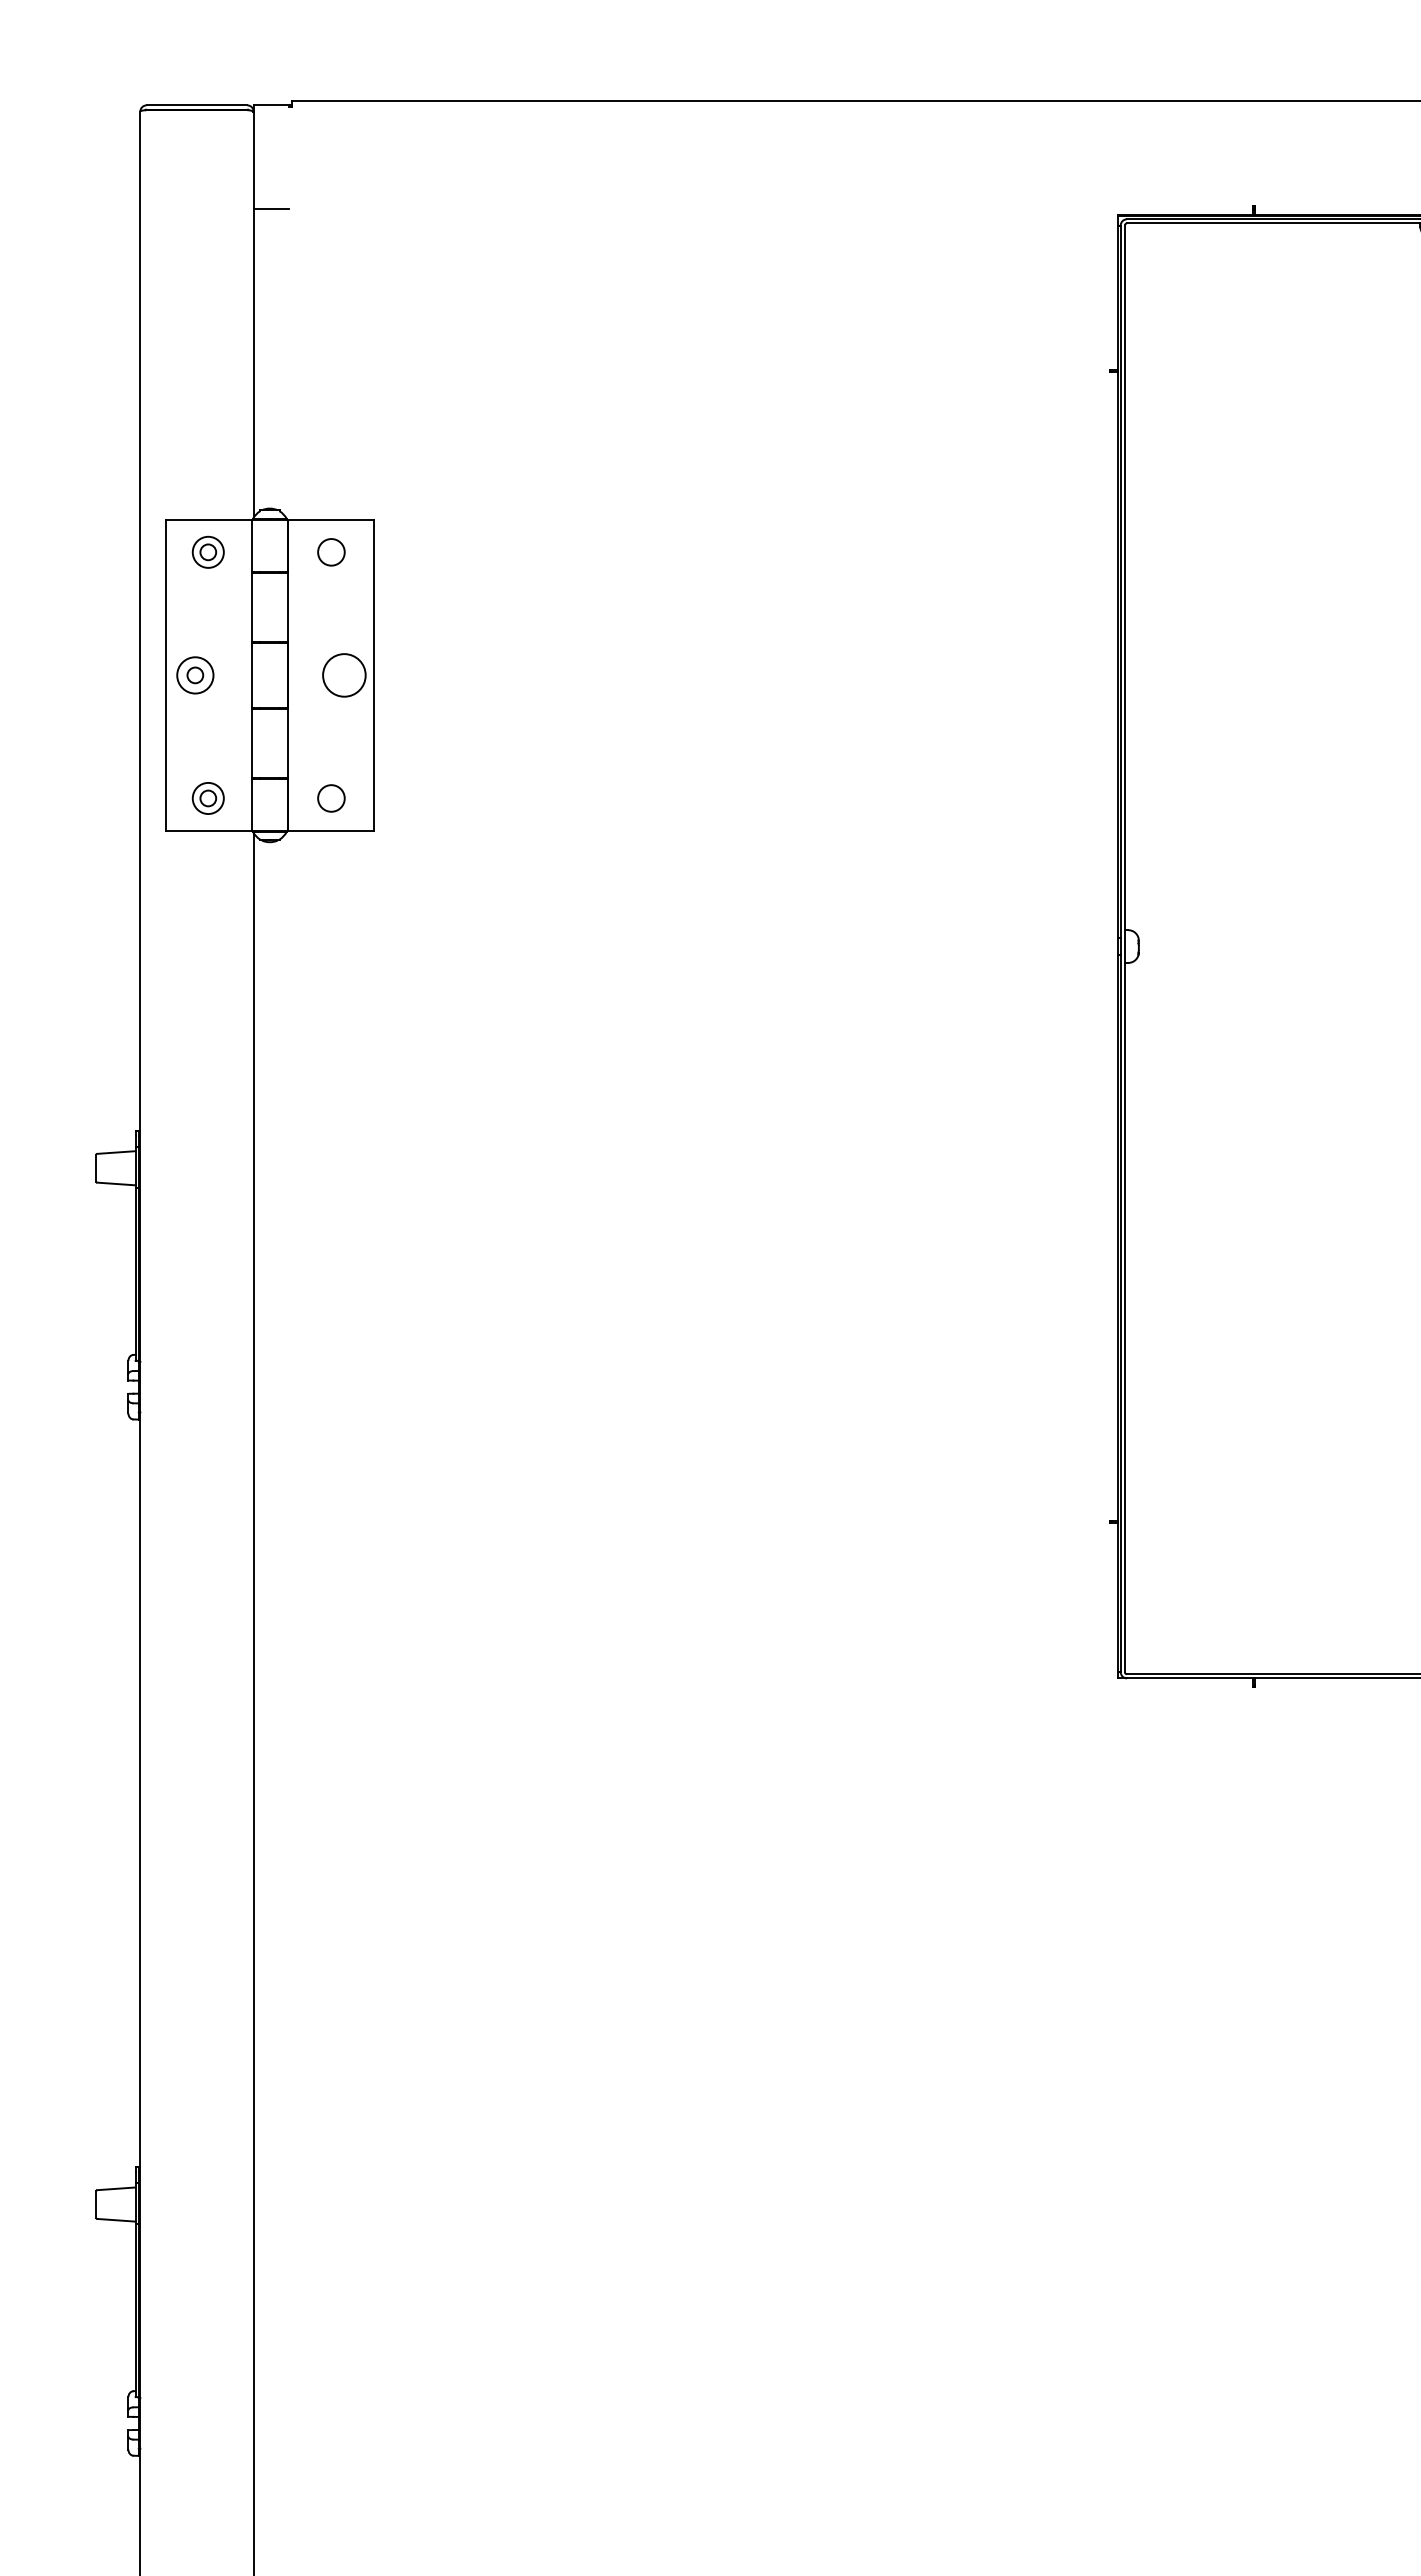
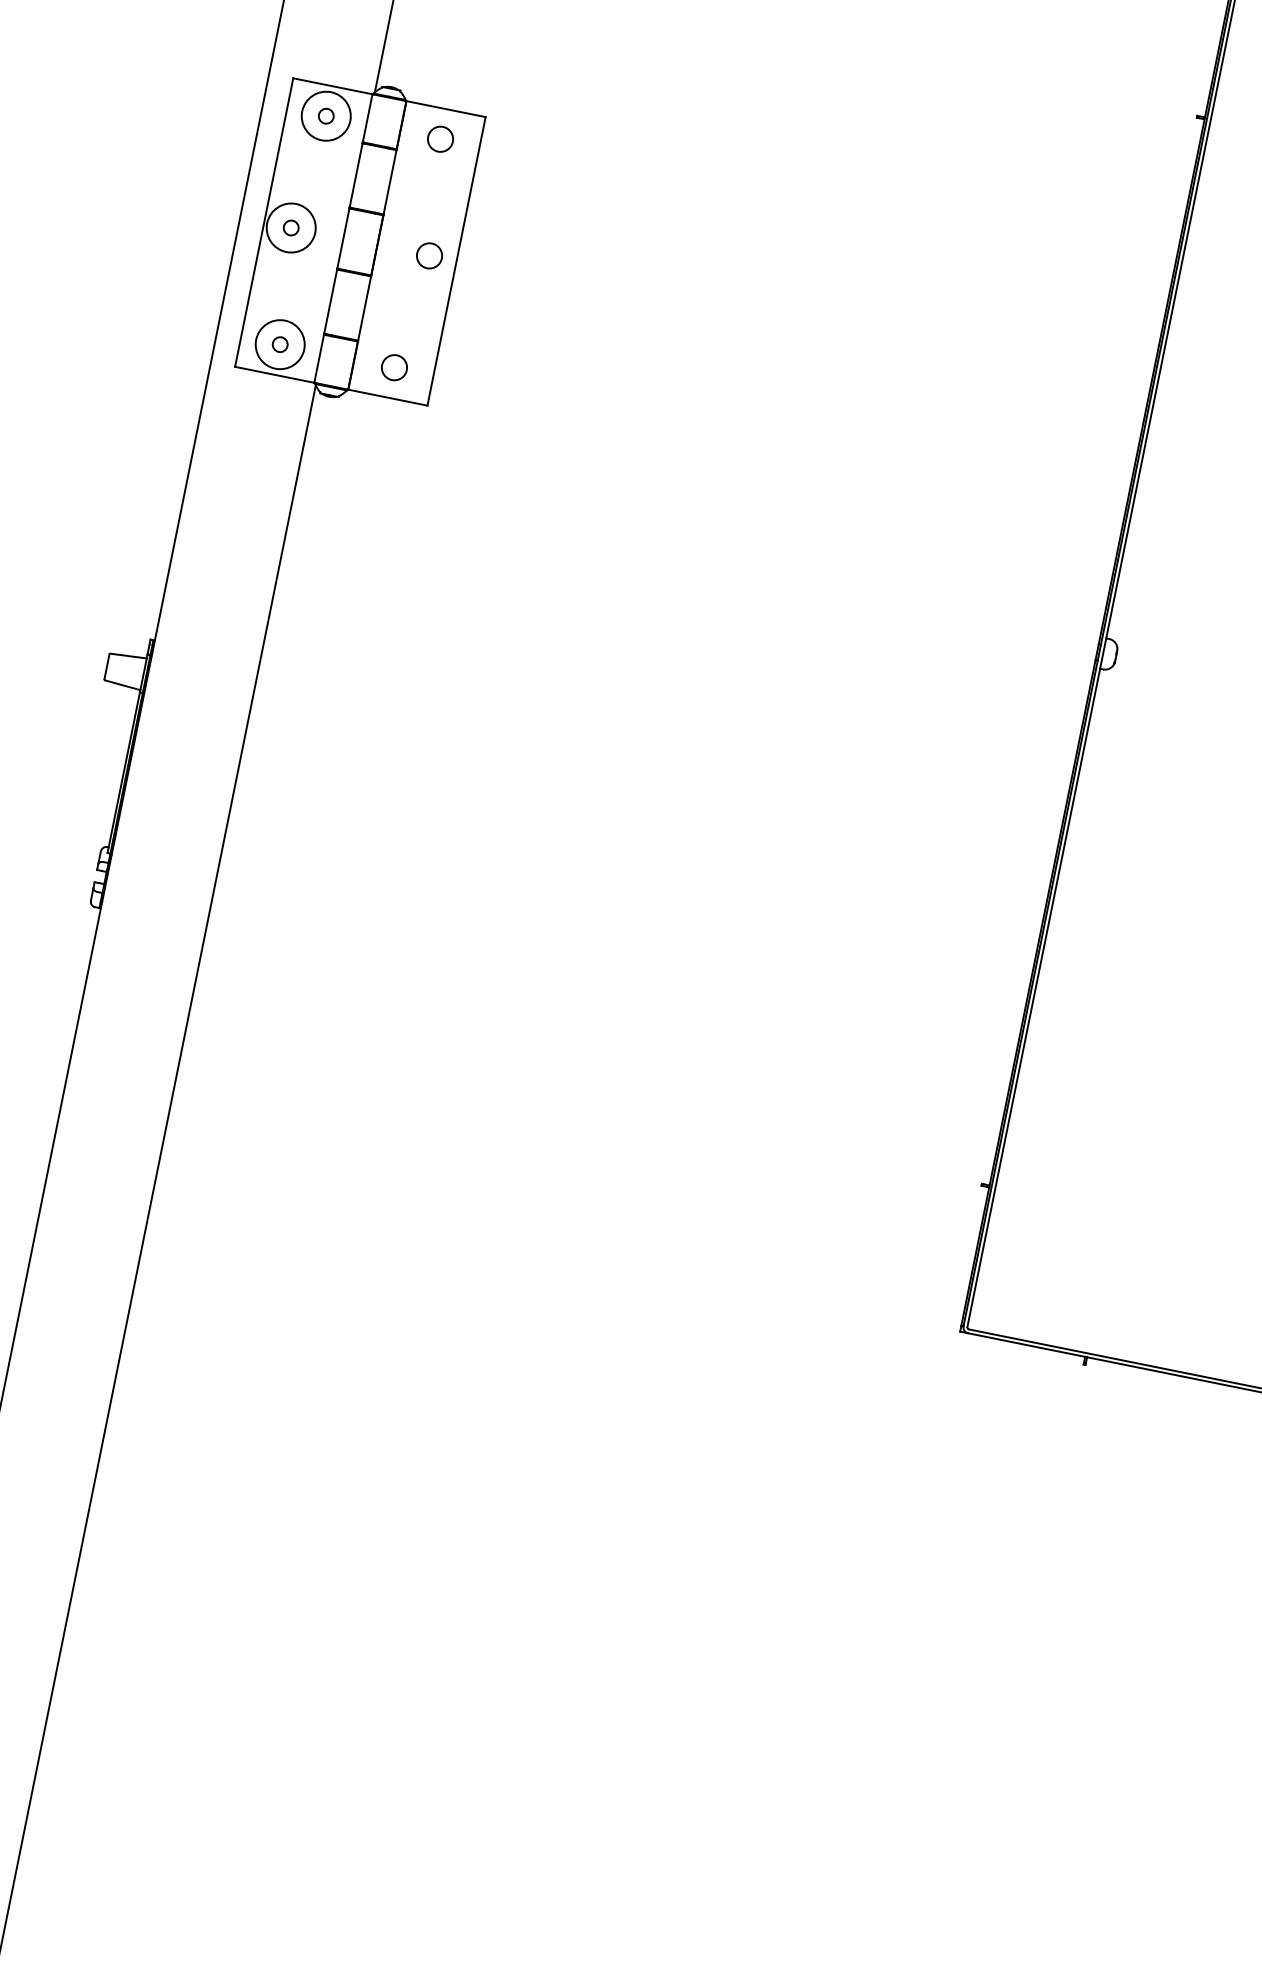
circle: (208, 552) -> (326, 116), size x1.67
circle: (195, 675) -> (291, 228), size x1.43
circle: (344, 675) -> (429, 256), size x0.62
circle: (208, 798) -> (280, 344), size x1.67

